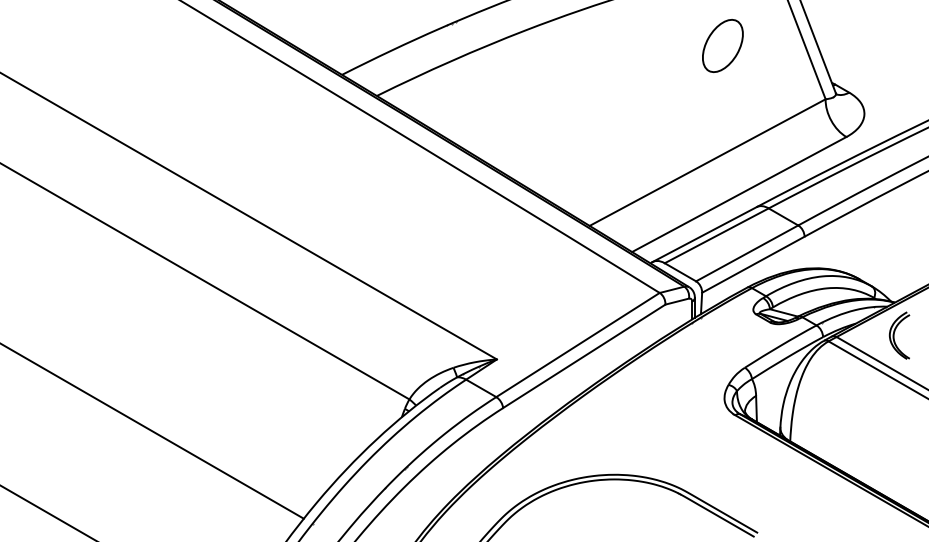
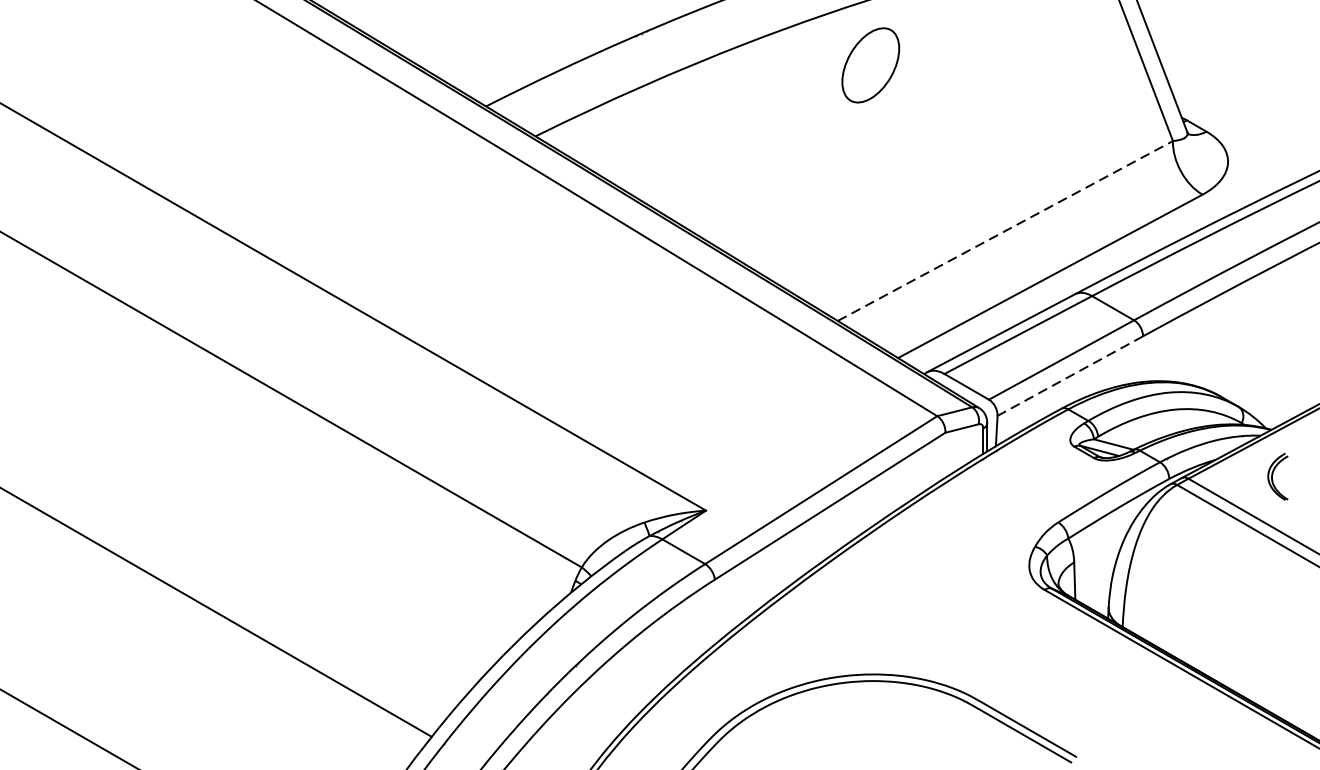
part: (722, 45) -> (870, 64), moved
line: (707, 162) -> (1005, 230), solid -> dashed
line: (752, 264) -> (1069, 375), solid -> dashed
part: (899, 335) -> (1277, 476), size x0.7

